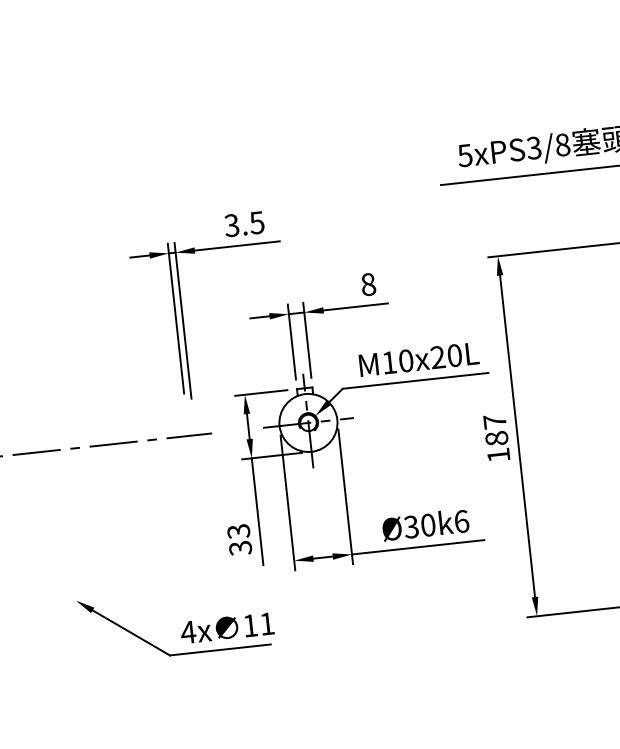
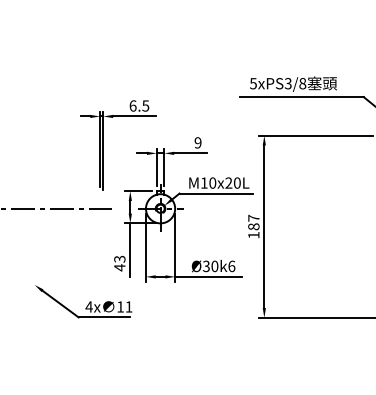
text: (230, 224) -> (132, 105), 3.5 -> 6.5
text: (367, 283) -> (197, 142), 8 -> 9
text: (239, 547) -> (119, 267), 33 -> 43

